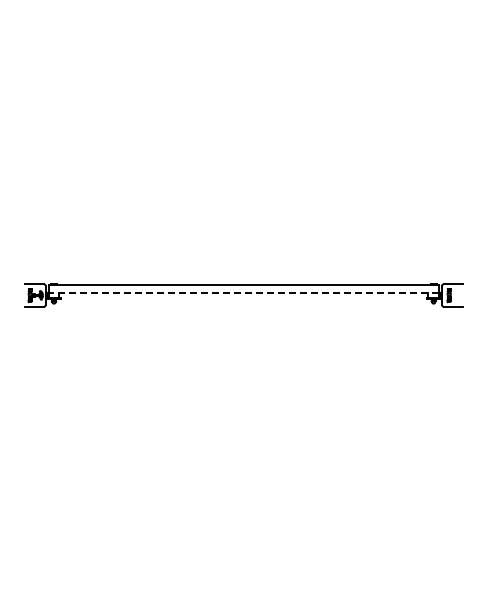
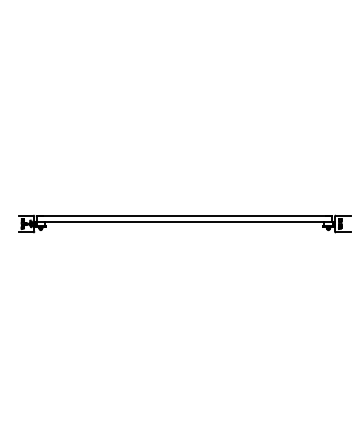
line: (243, 292) -> (184, 221), dashed -> solid

